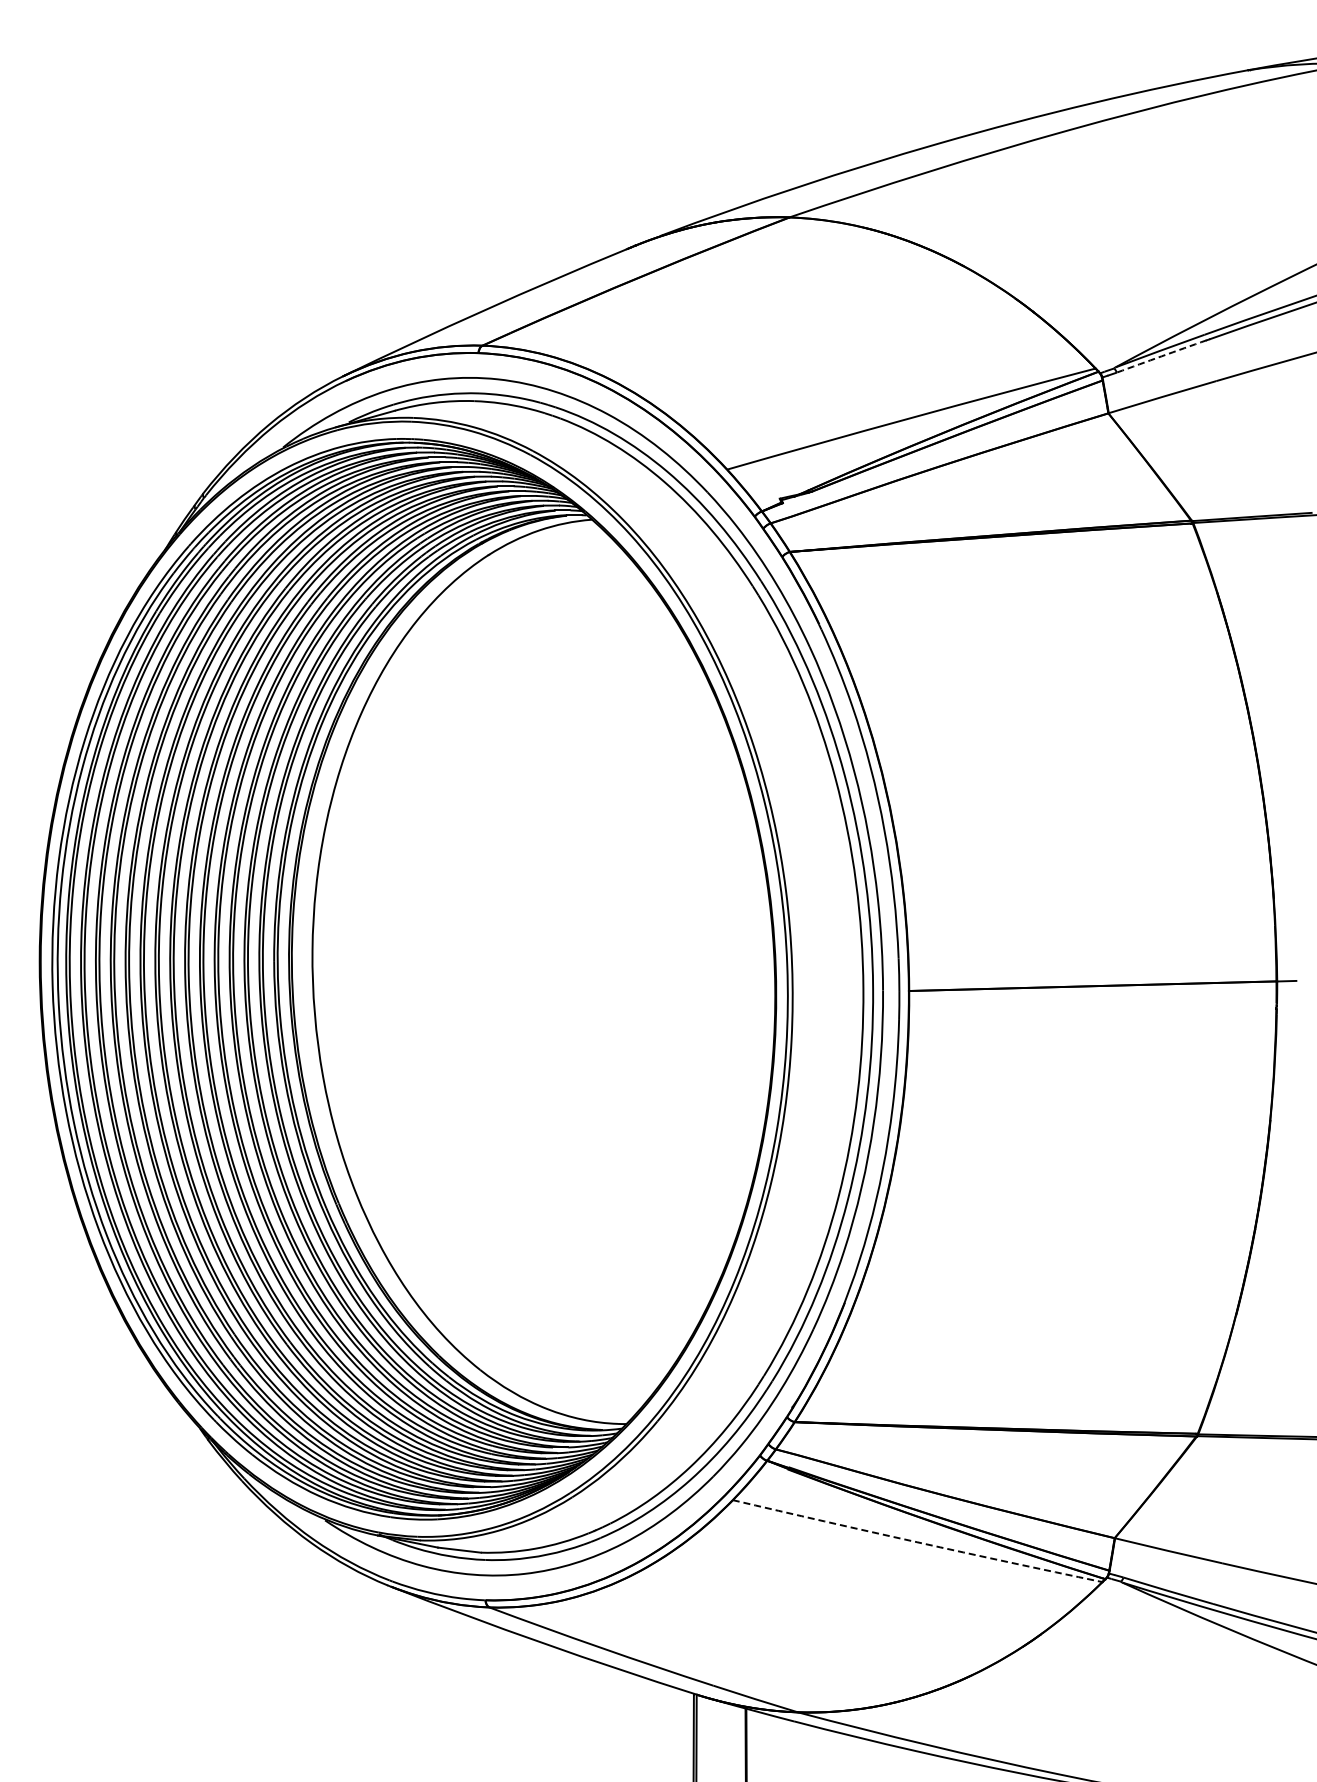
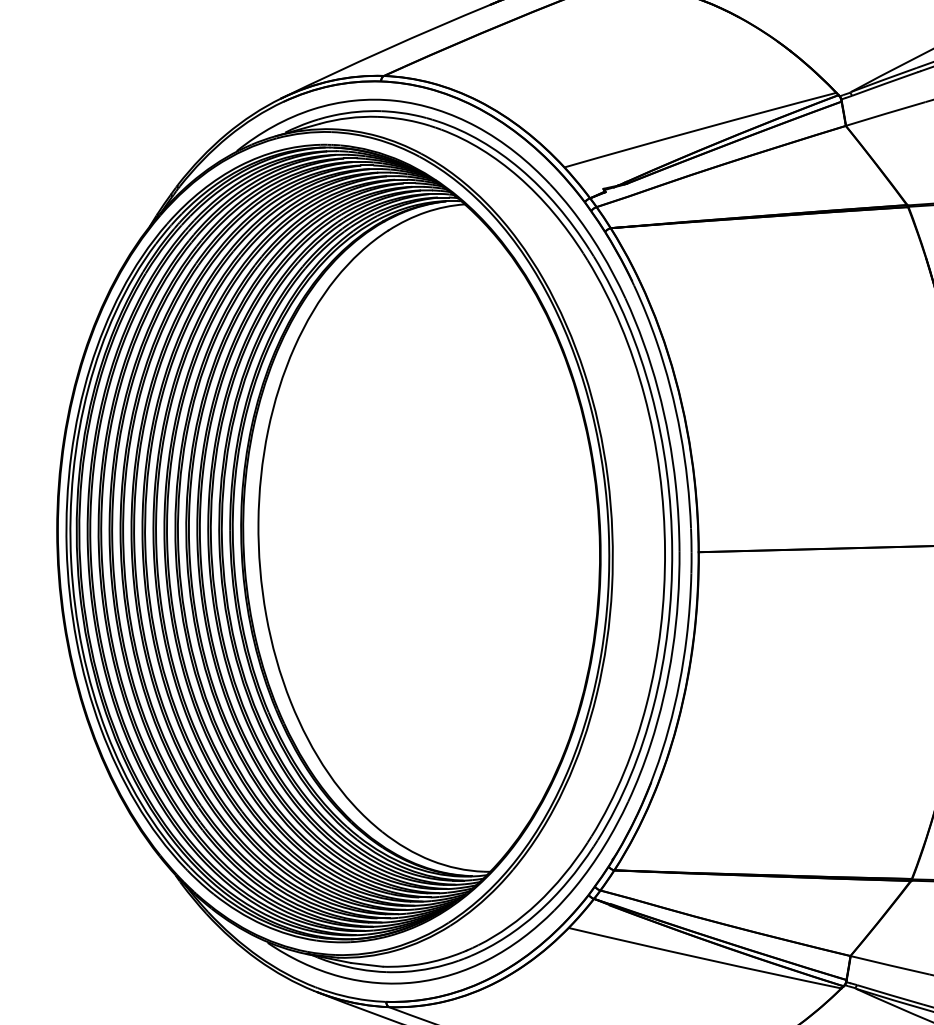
arc: (1161, 356) -> (885, 83), dashed -> solid
arc: (917, 1542) -> (704, 959), dashed -> solid

